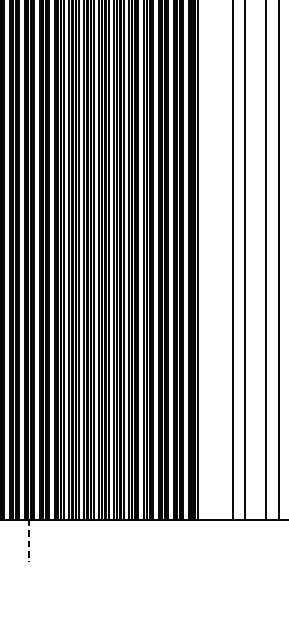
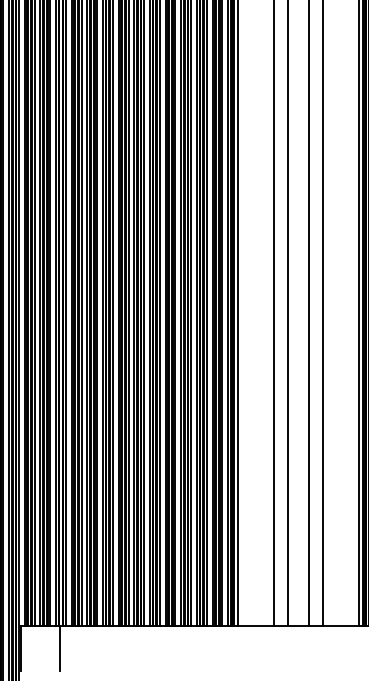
line: (28, 541) -> (60, 648), dashed -> solid

